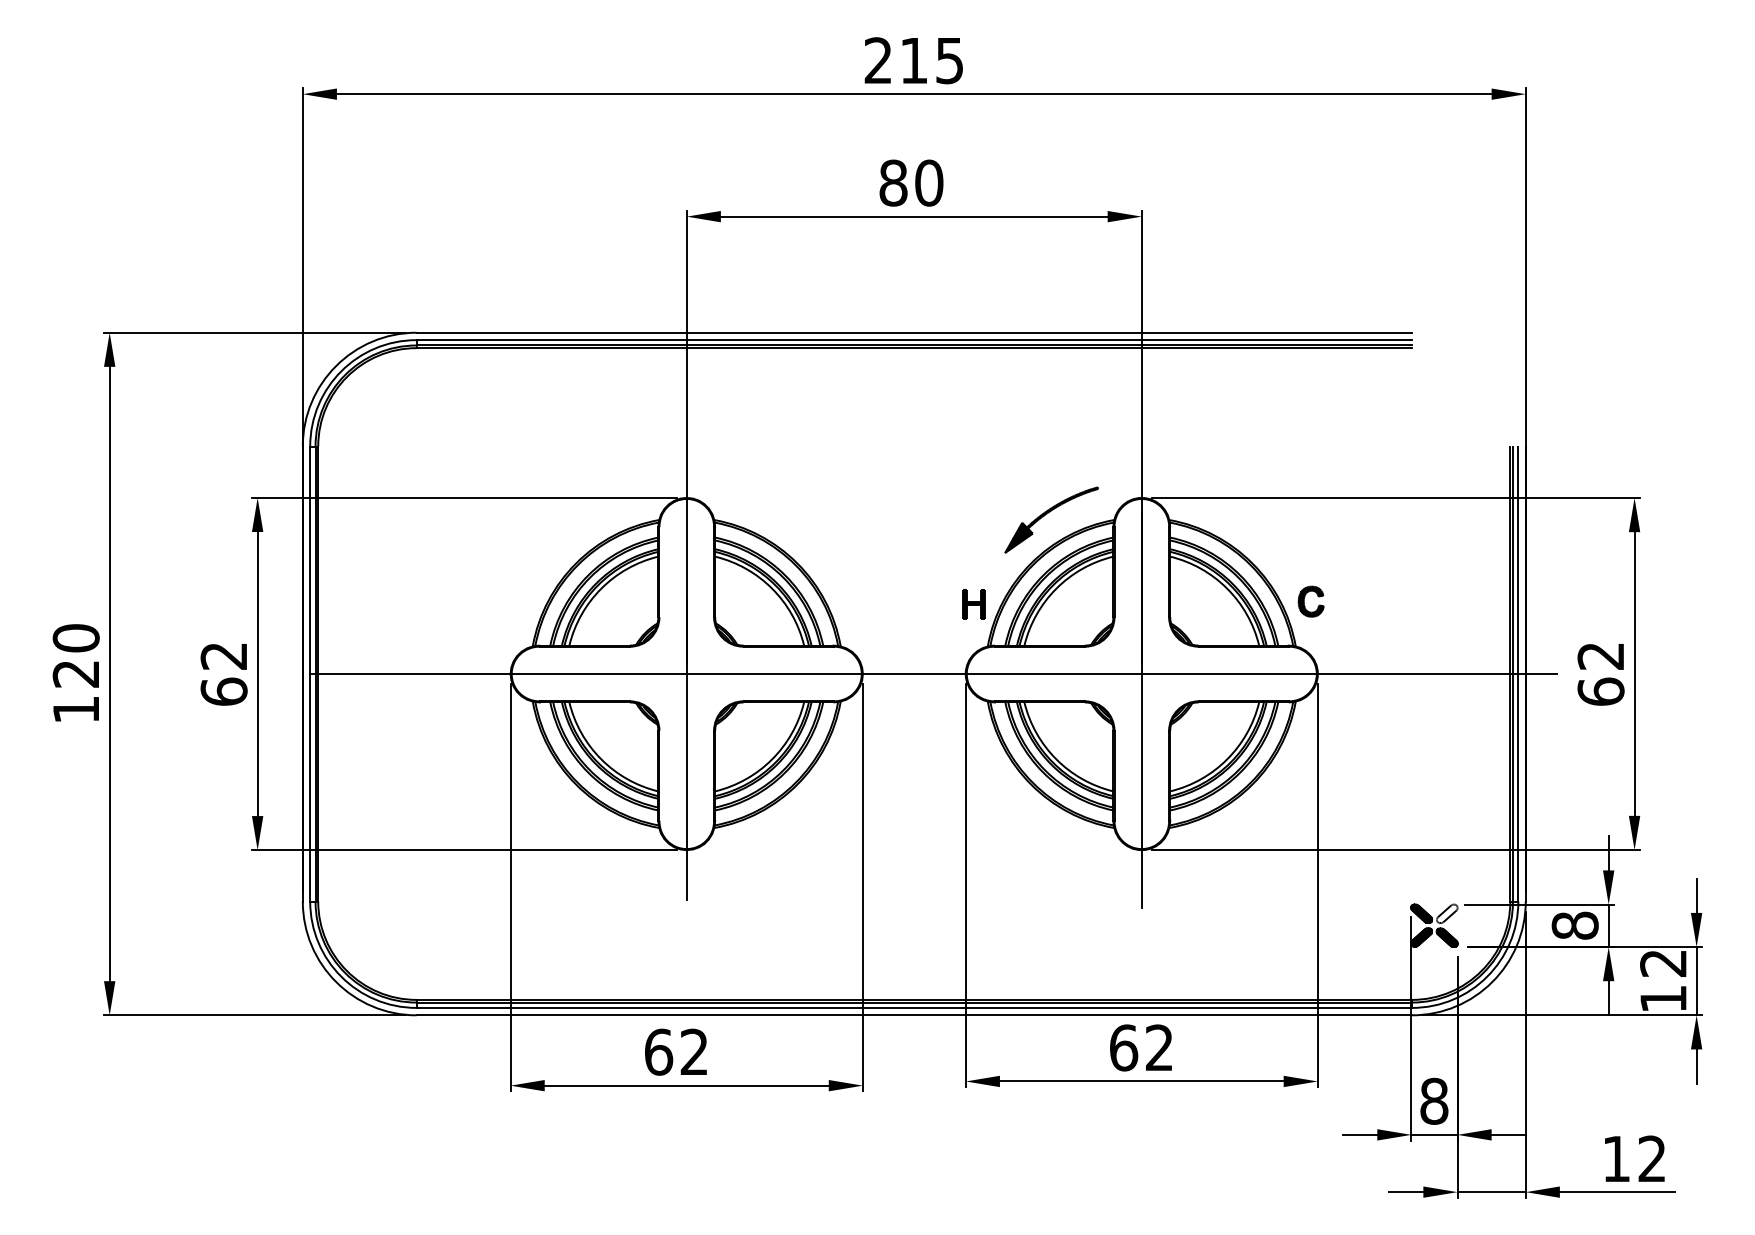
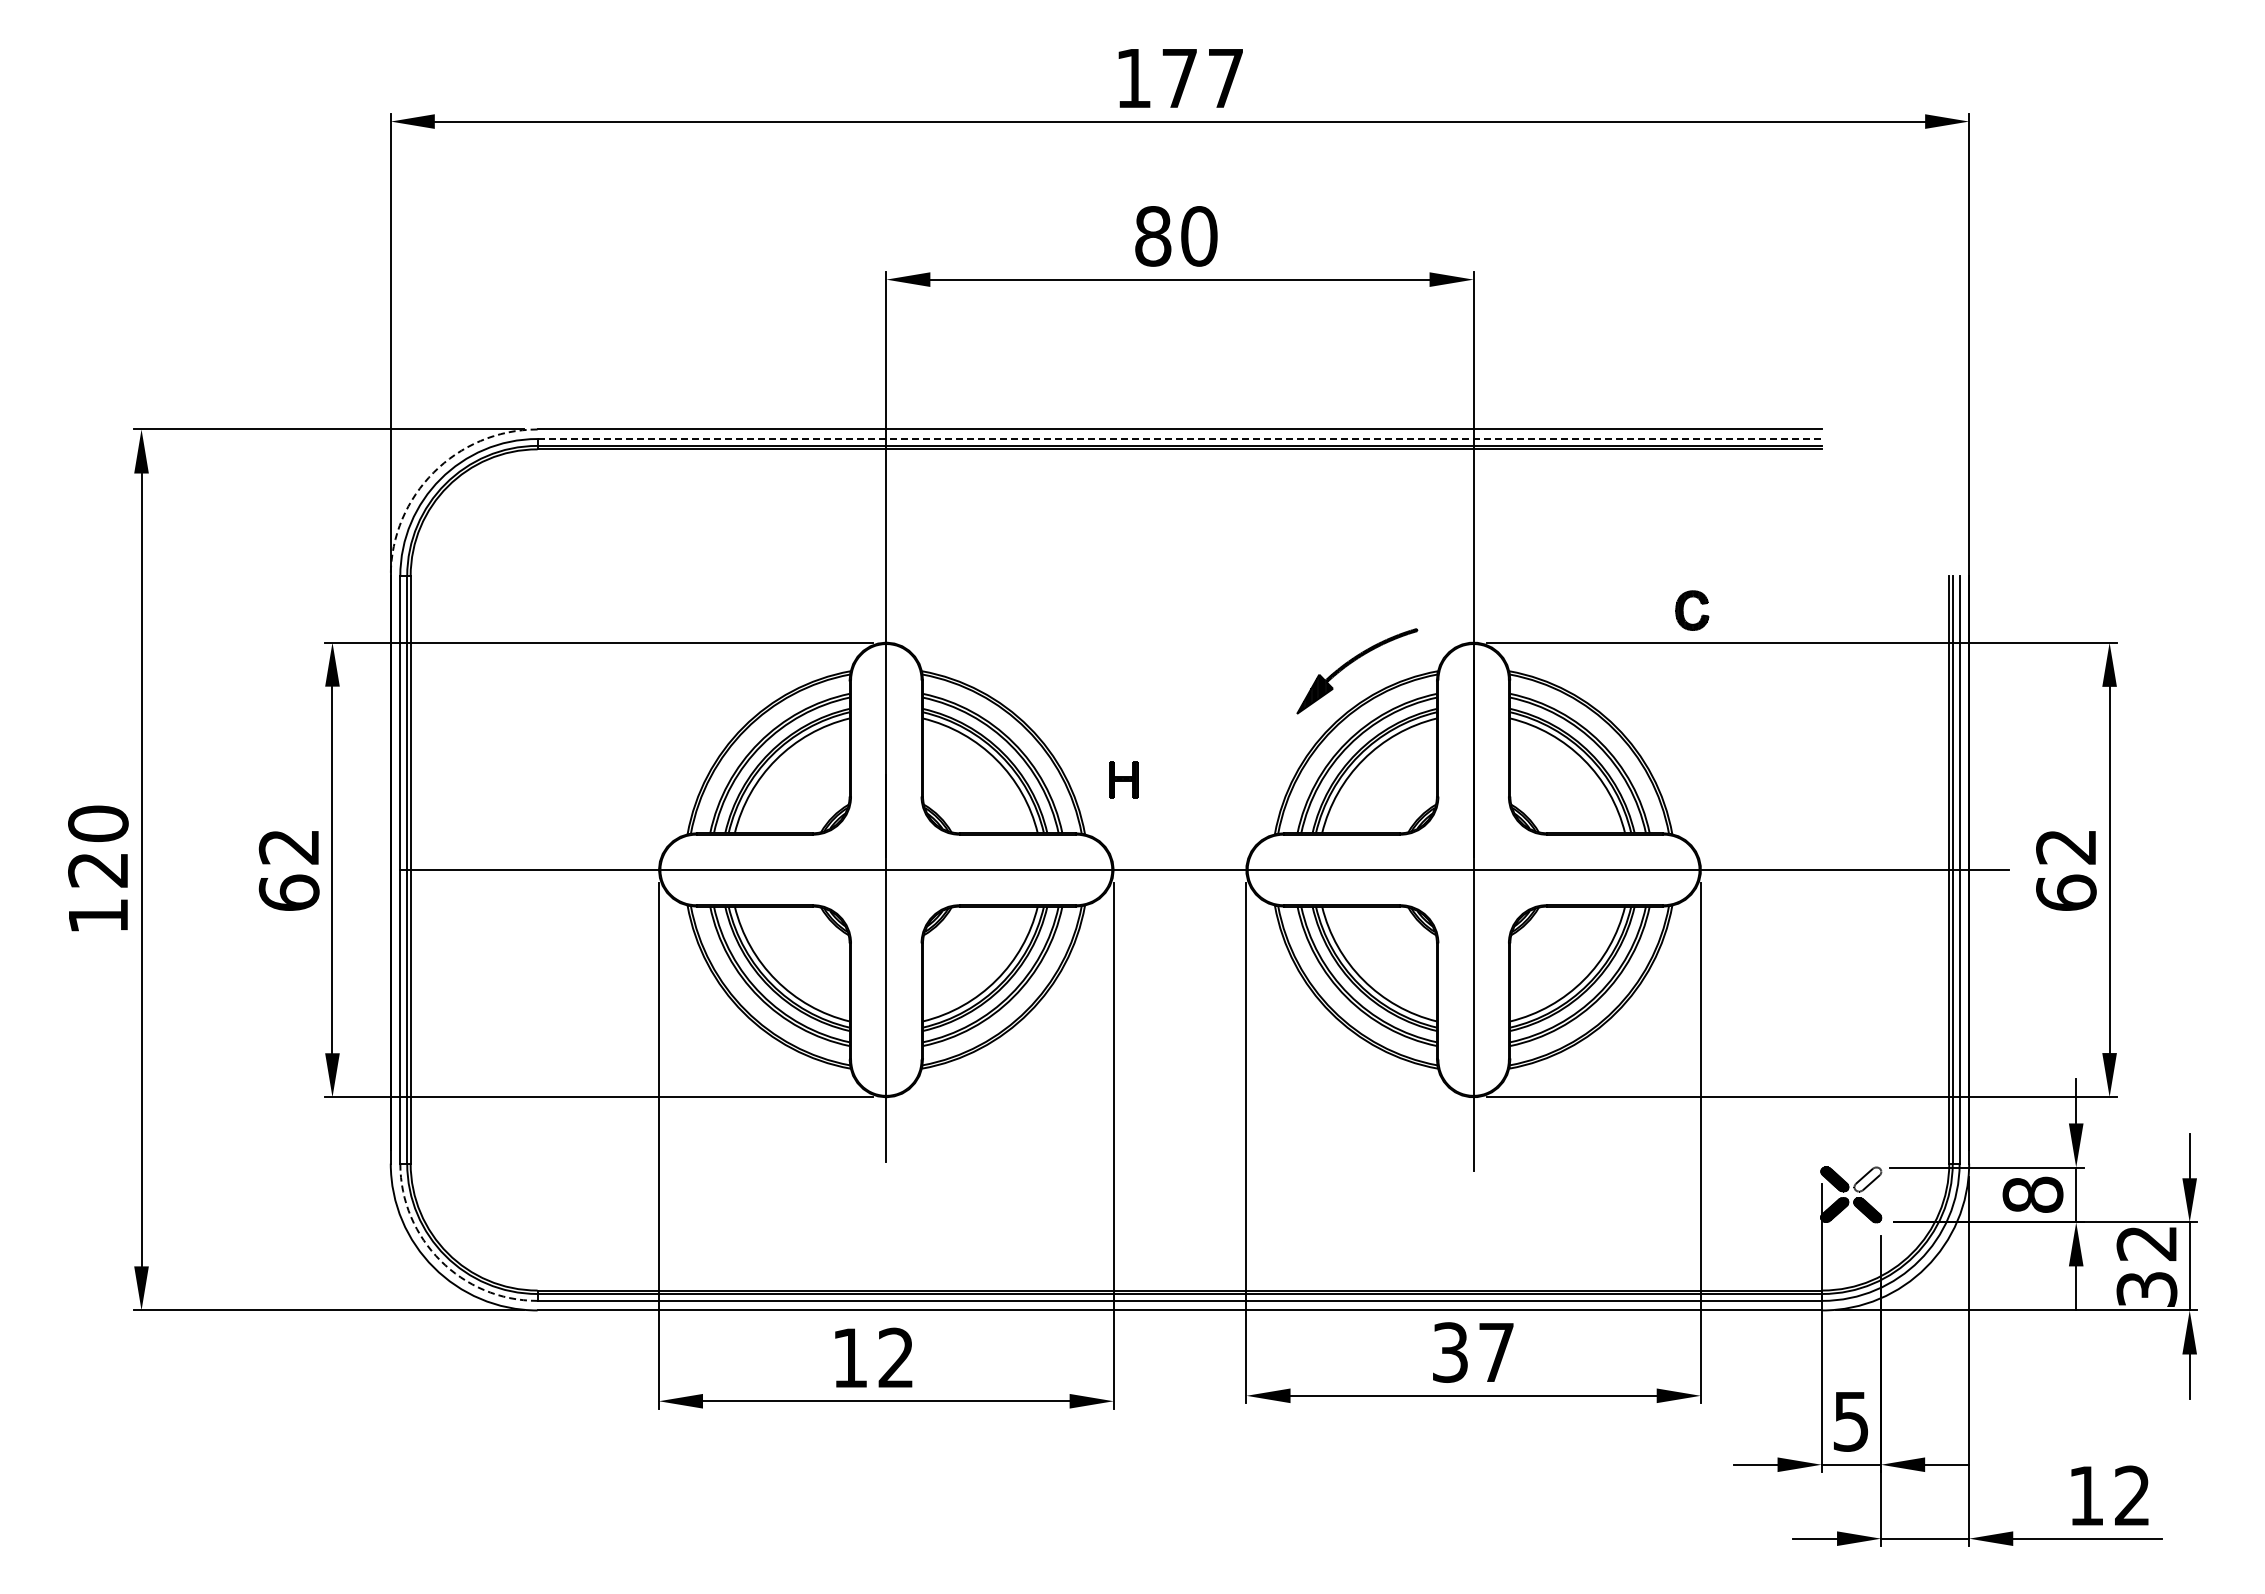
text: (913, 60) -> (1179, 78), 215 -> 177
line: (914, 340) -> (1180, 439), solid -> dashed
arc: (335, 366) -> (433, 472), solid -> dashed
part: (1304, 601) -> (1683, 610), moved
part: (973, 603) -> (1123, 779), moved
arc: (341, 976) -> (440, 1260), solid -> dashed
text: (1663, 999) -> (2146, 1289), 12 -> 32
text: (1140, 1047) -> (1472, 1352), 62 -> 37
text: (659, 1051) -> (850, 1357), 62 -> 12
text: (1434, 1101) -> (1851, 1421), 8 -> 5

